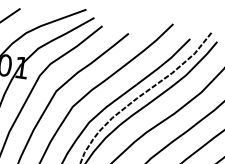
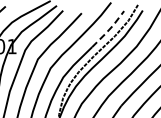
line: (165, 62) -> (109, 29), solid -> dashed

